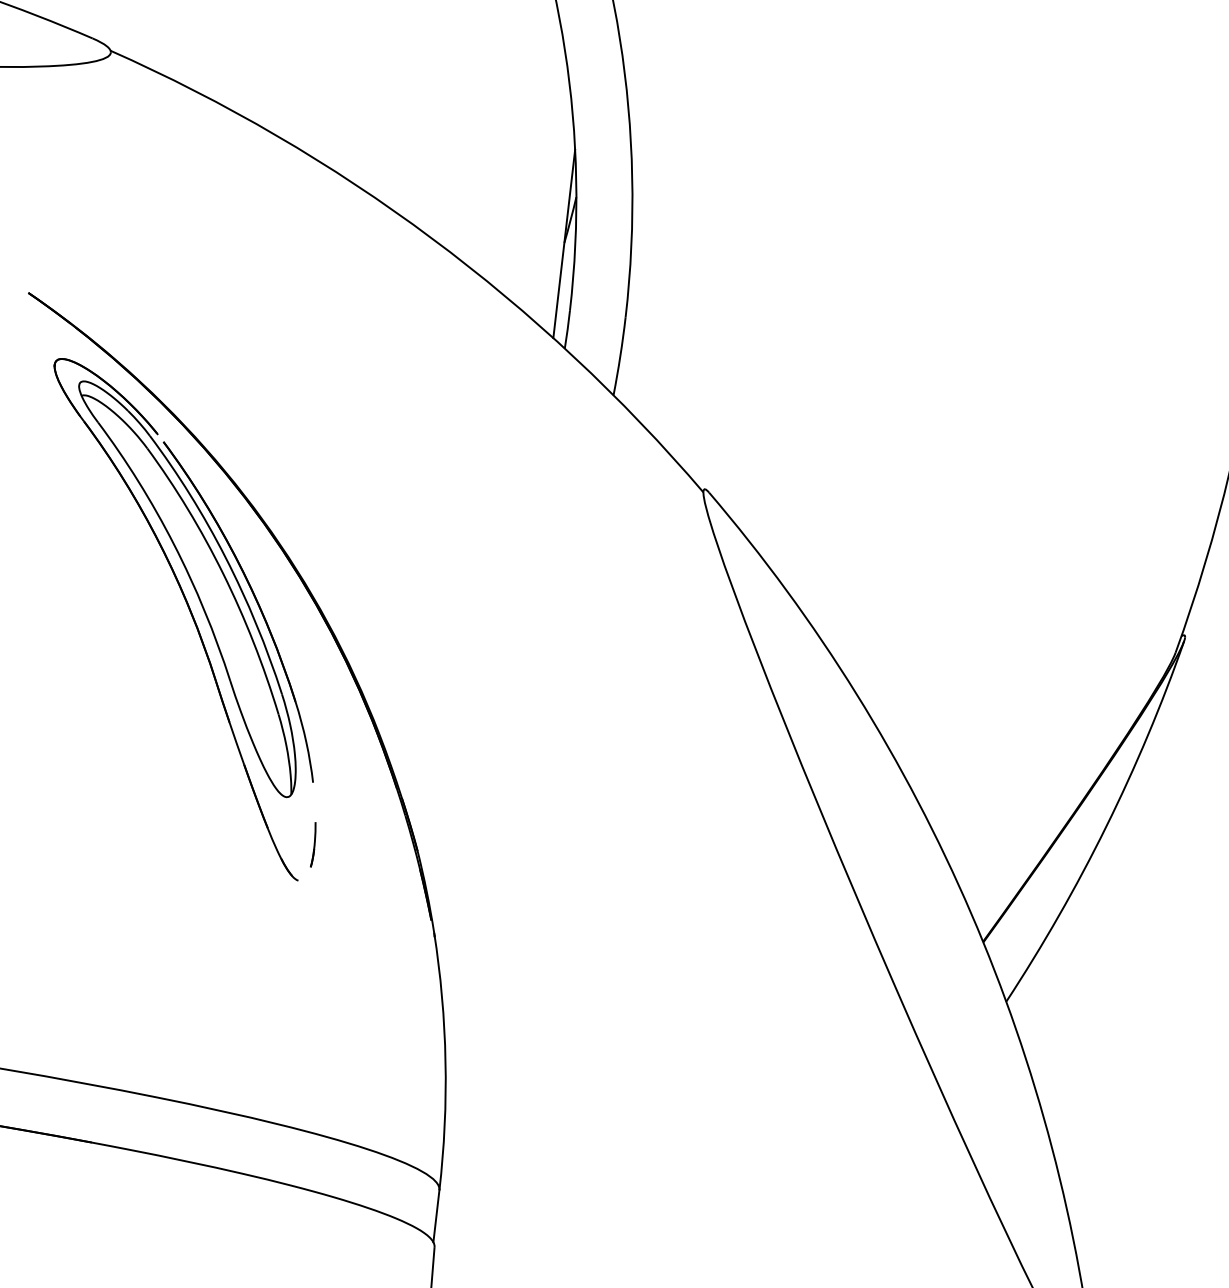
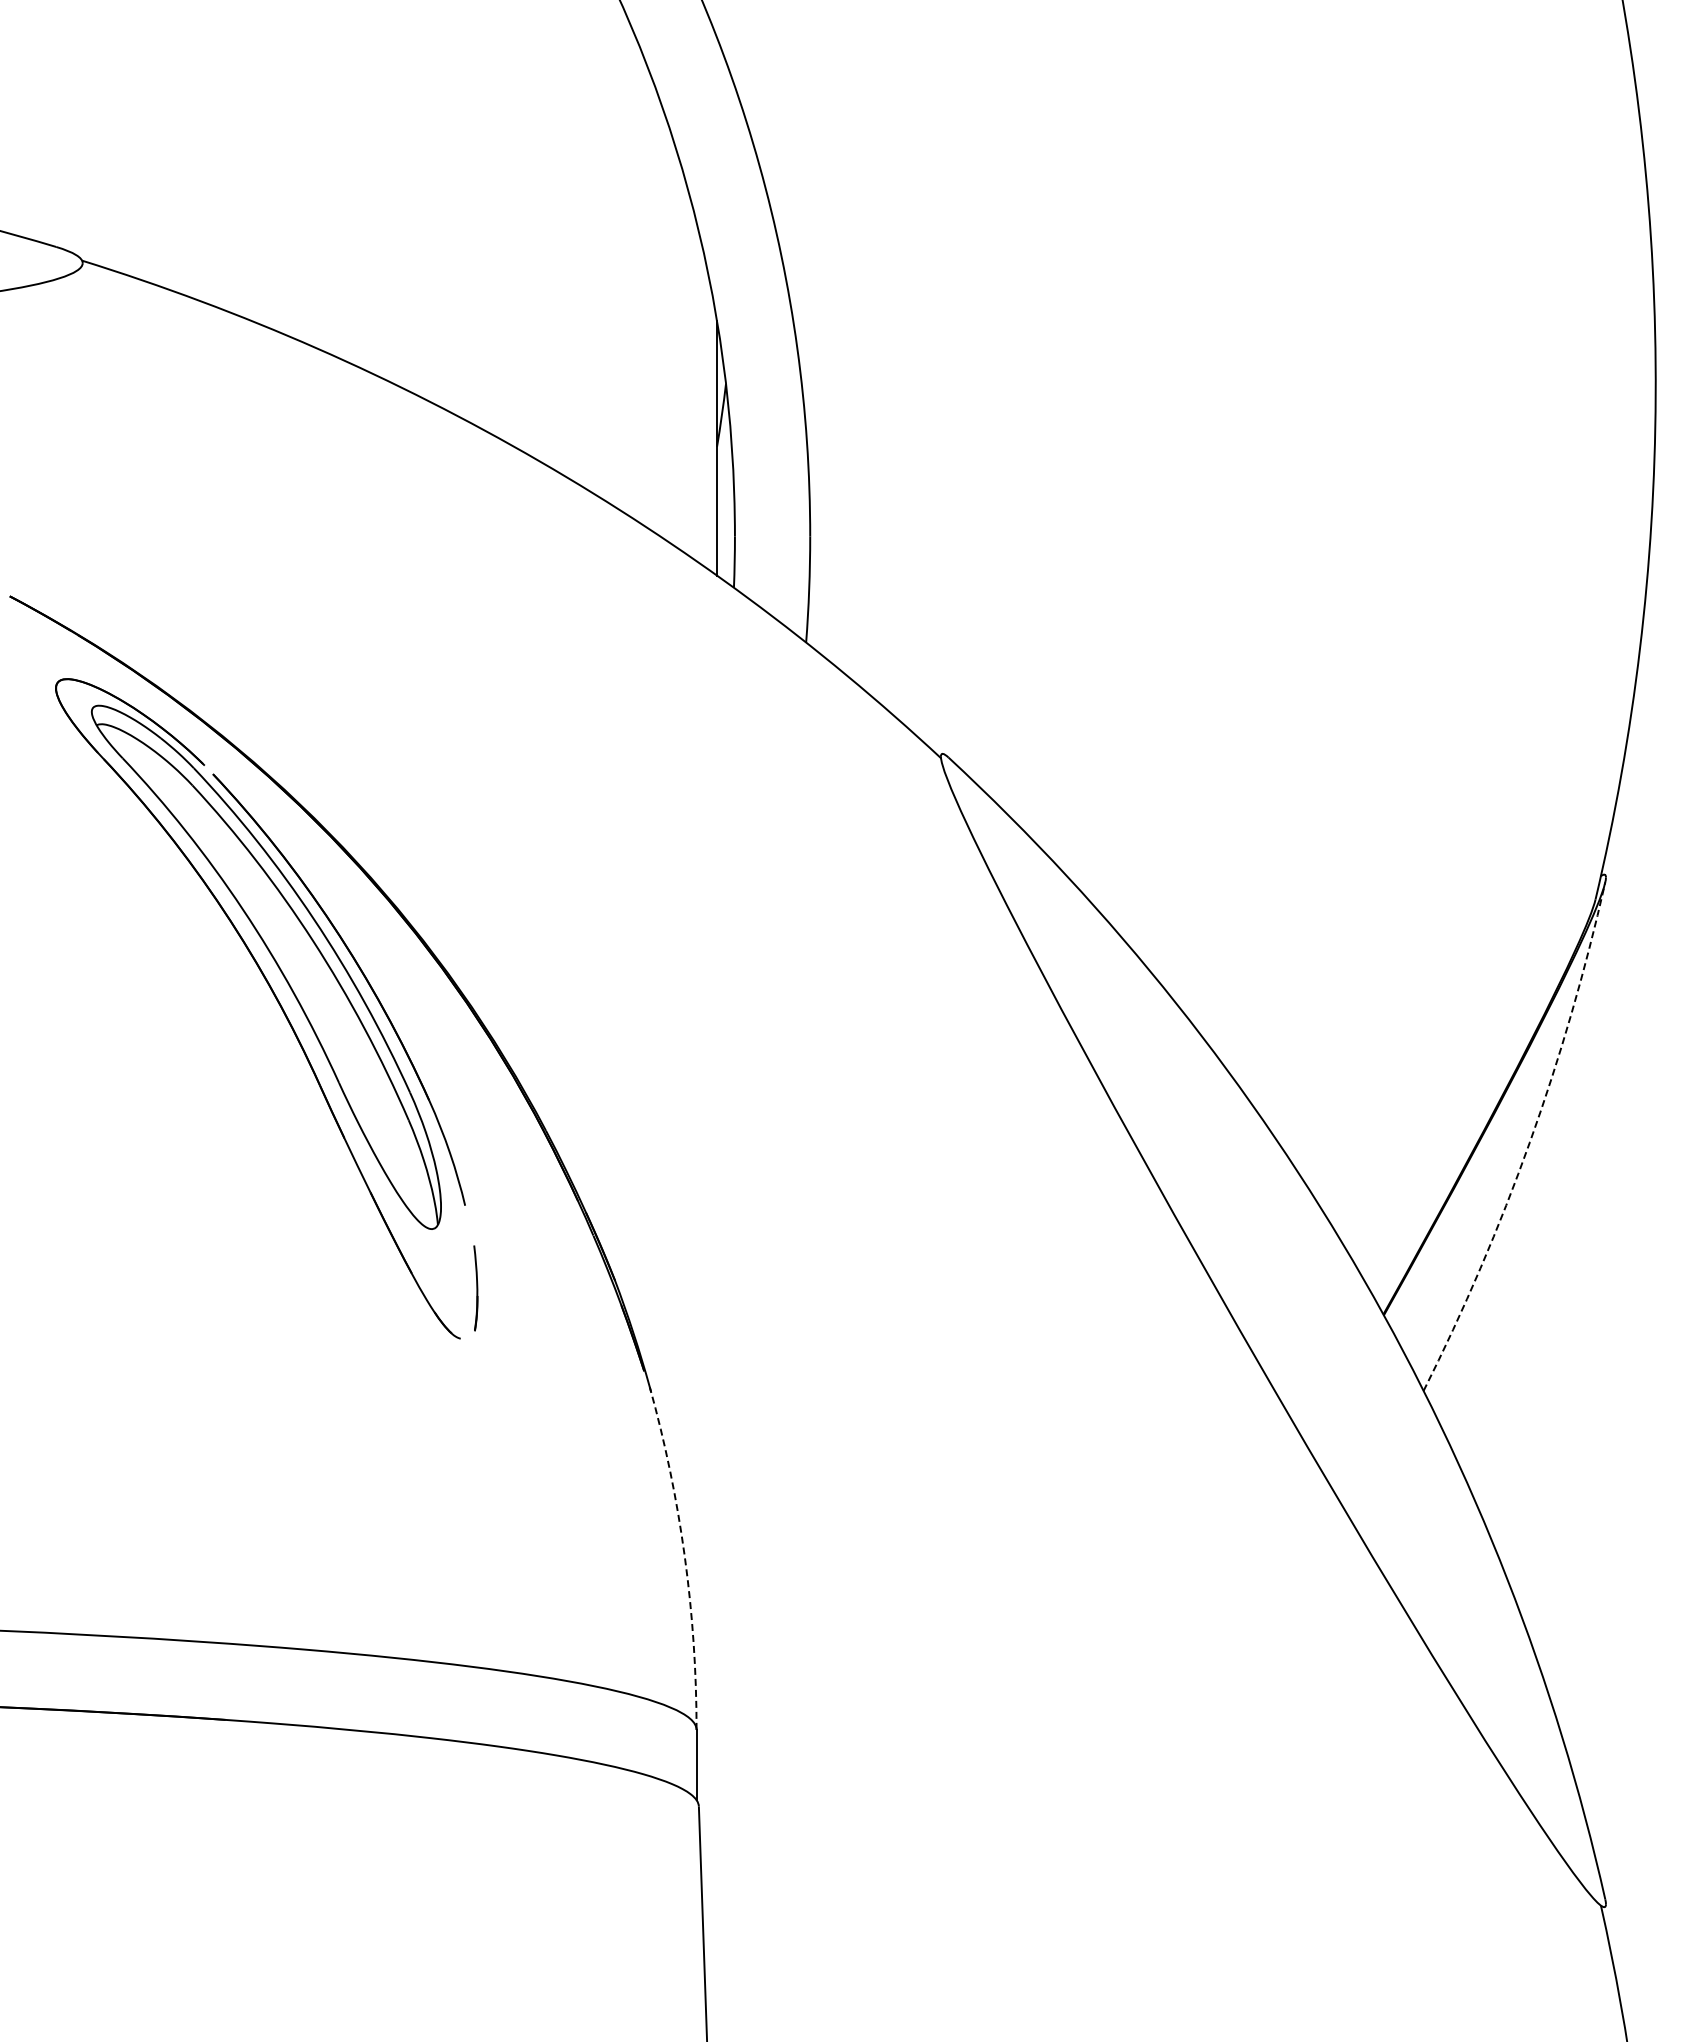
arc: (1105, 827) -> (1529, 1142), solid -> dashed
part: (313, 844) -> (475, 1288), size x1.4
arc: (445, 1060) -> (684, 1556), solid -> dashed

